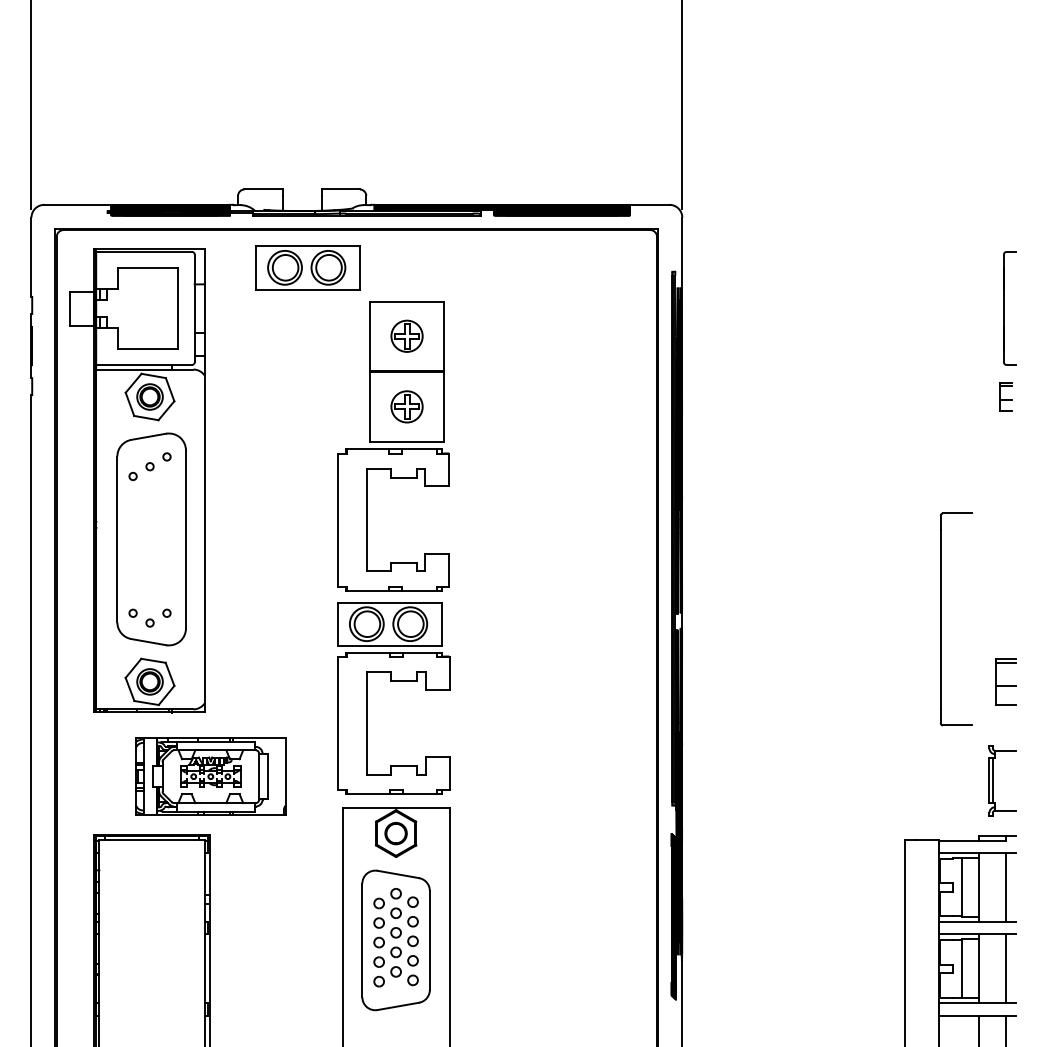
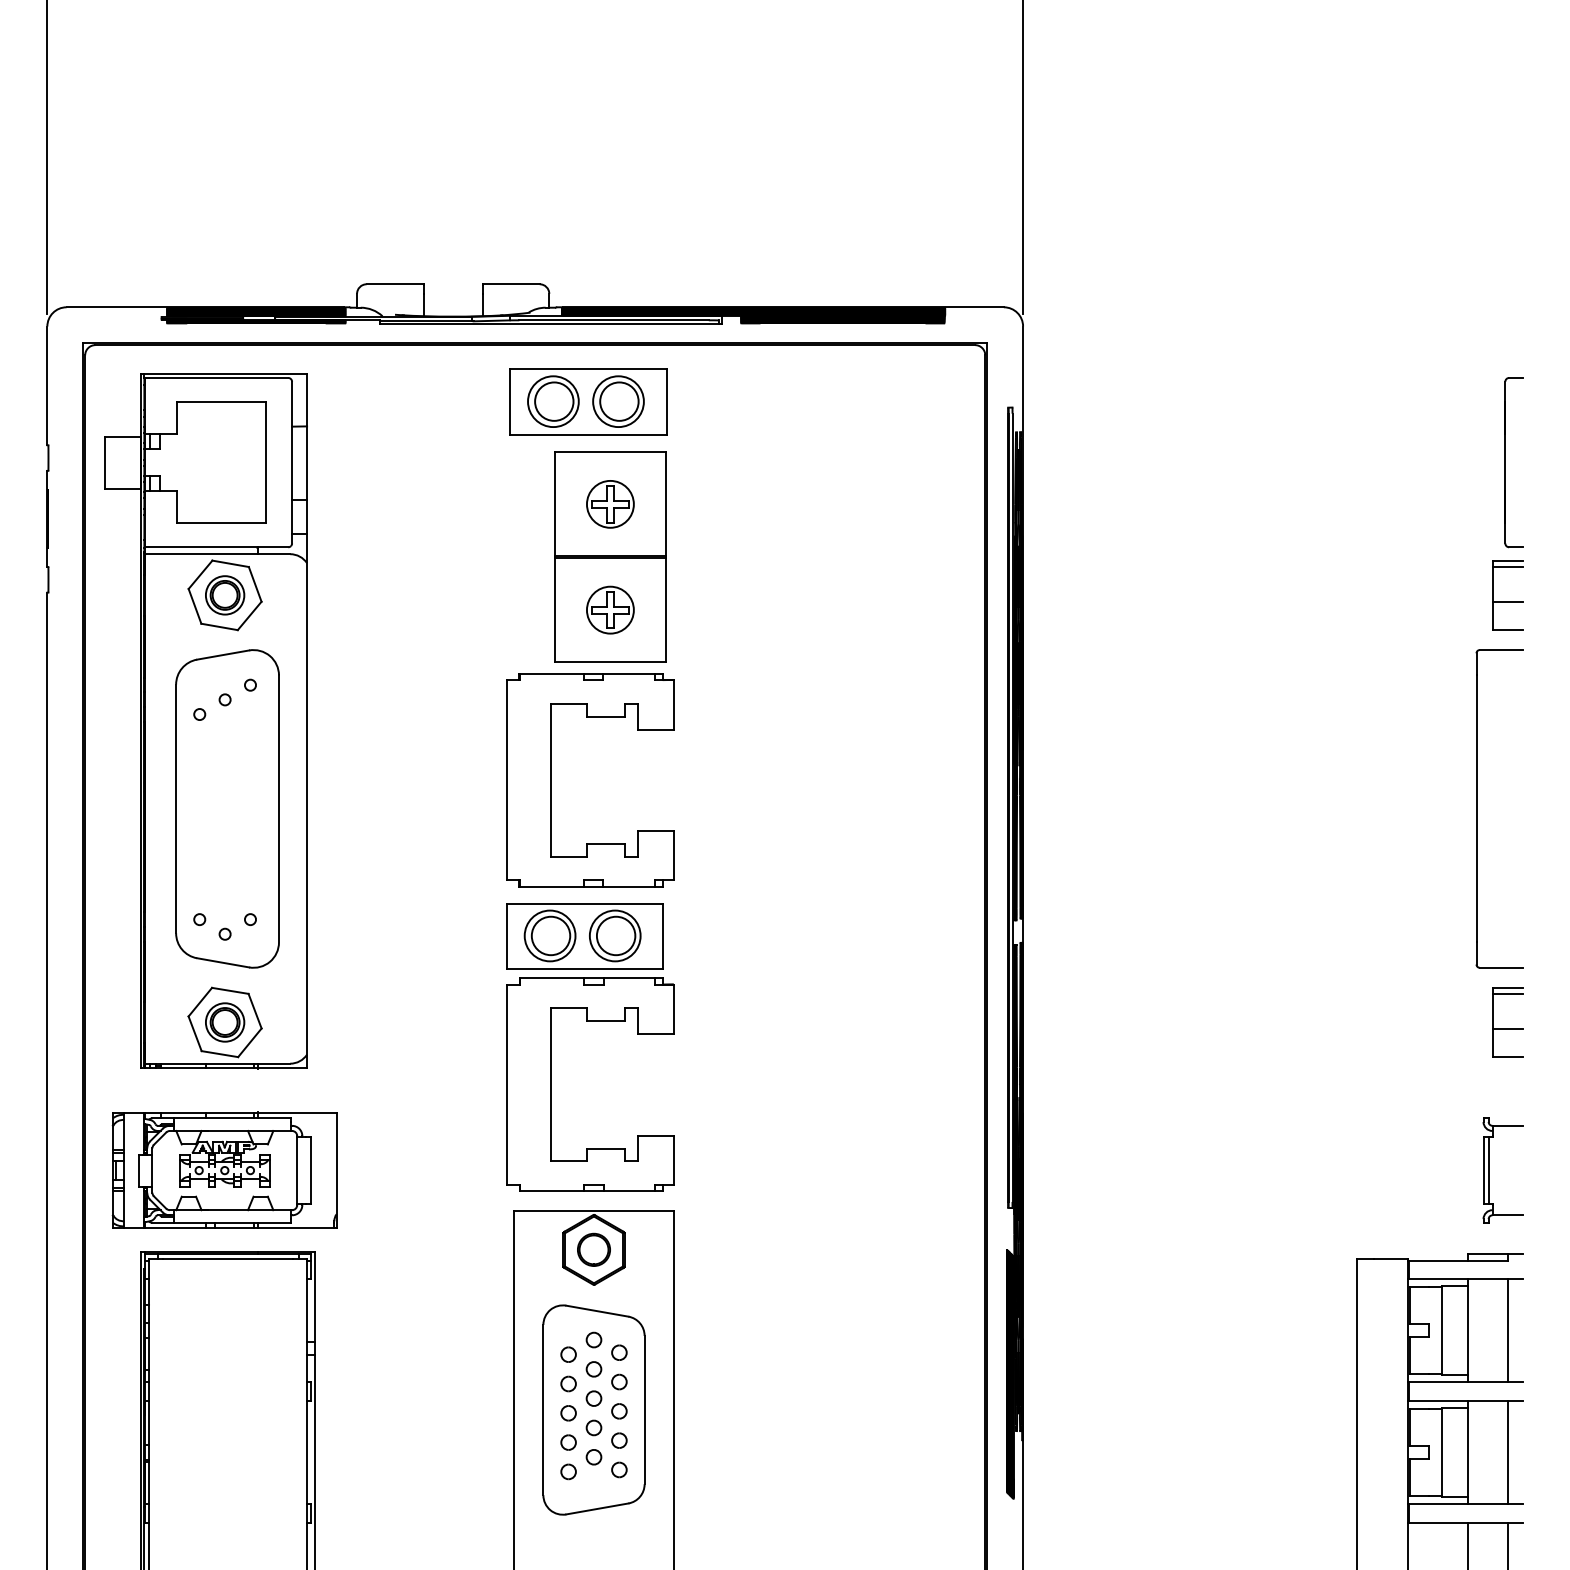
part: (307, 267) -> (587, 401), moved
part: (1005, 396) -> (1507, 594), size x1.67
part: (941, 619) -> (1477, 808), moved
part: (210, 776) -> (224, 1170), moved

